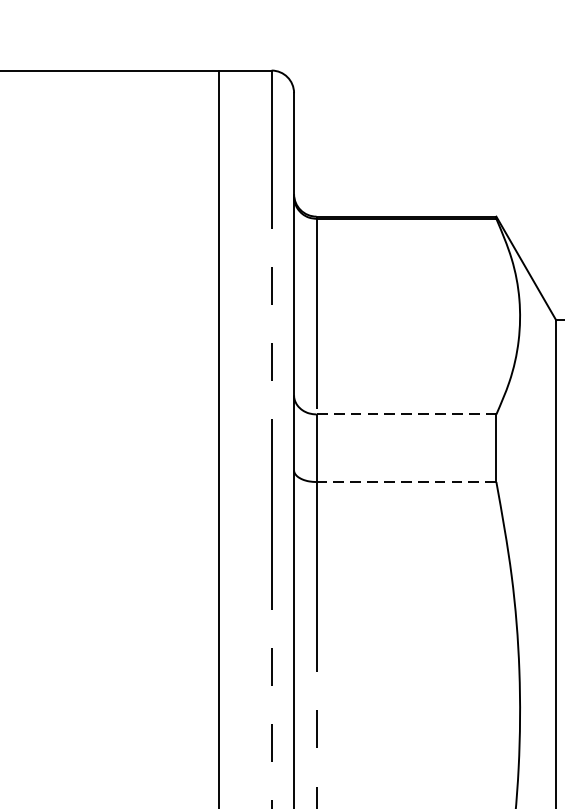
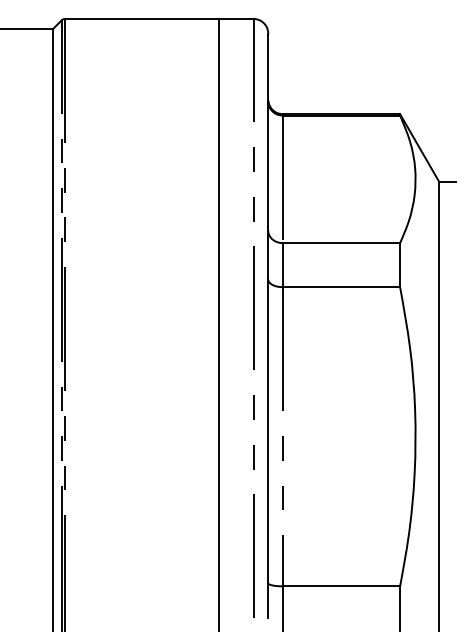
line: (406, 415) -> (341, 243), dashed -> solid
line: (406, 482) -> (341, 287), dashed -> solid

